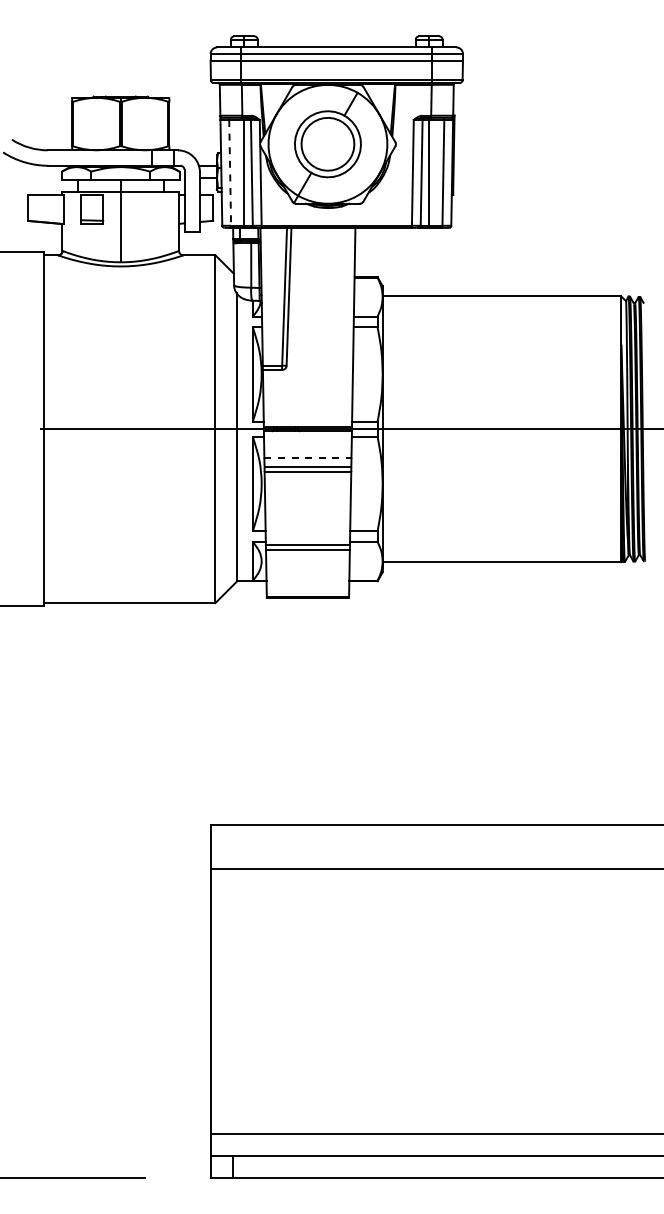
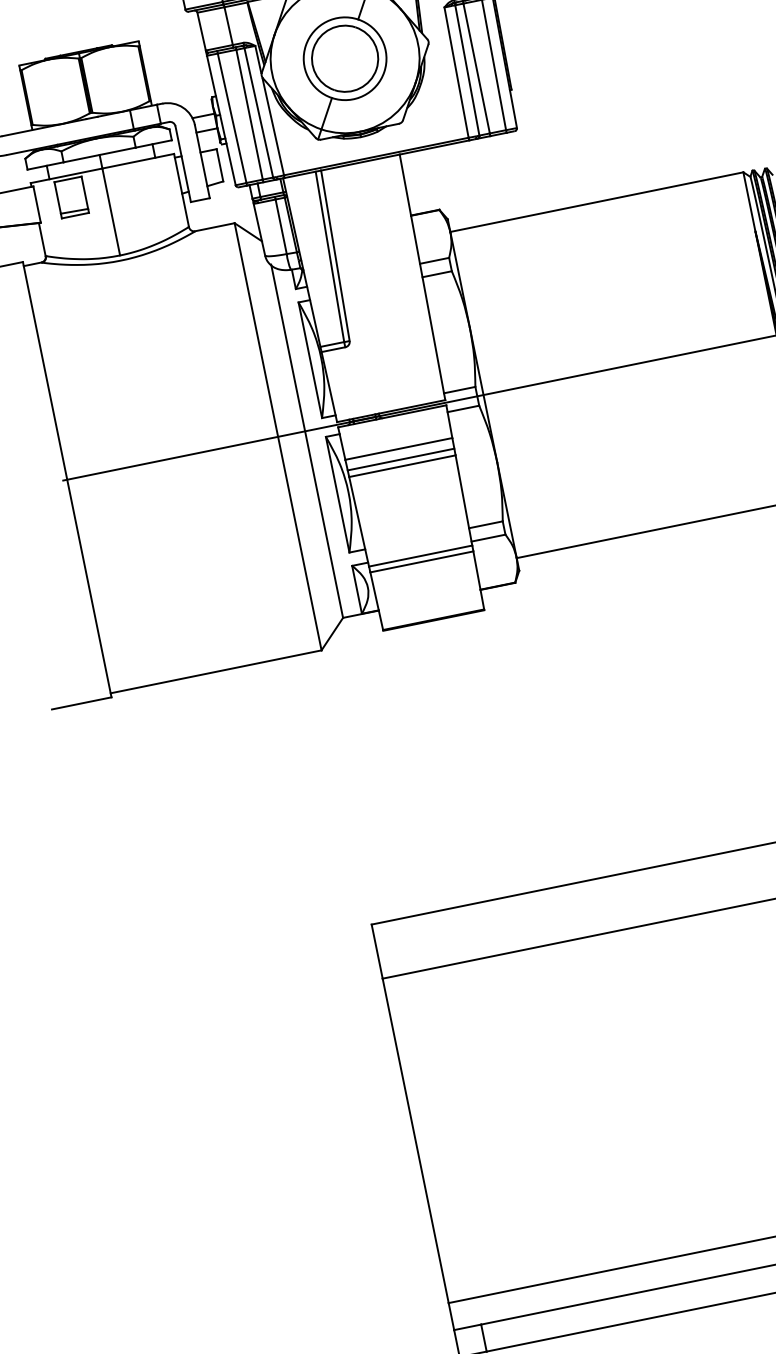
line: (230, 172) -> (232, 117), dashed -> solid
line: (307, 457) -> (398, 448), dashed -> solid

